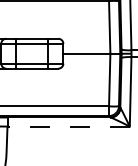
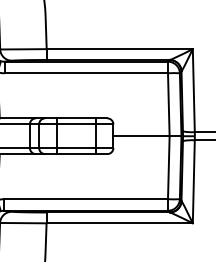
line: (68, 126) -> (119, 223), dashed -> solid

